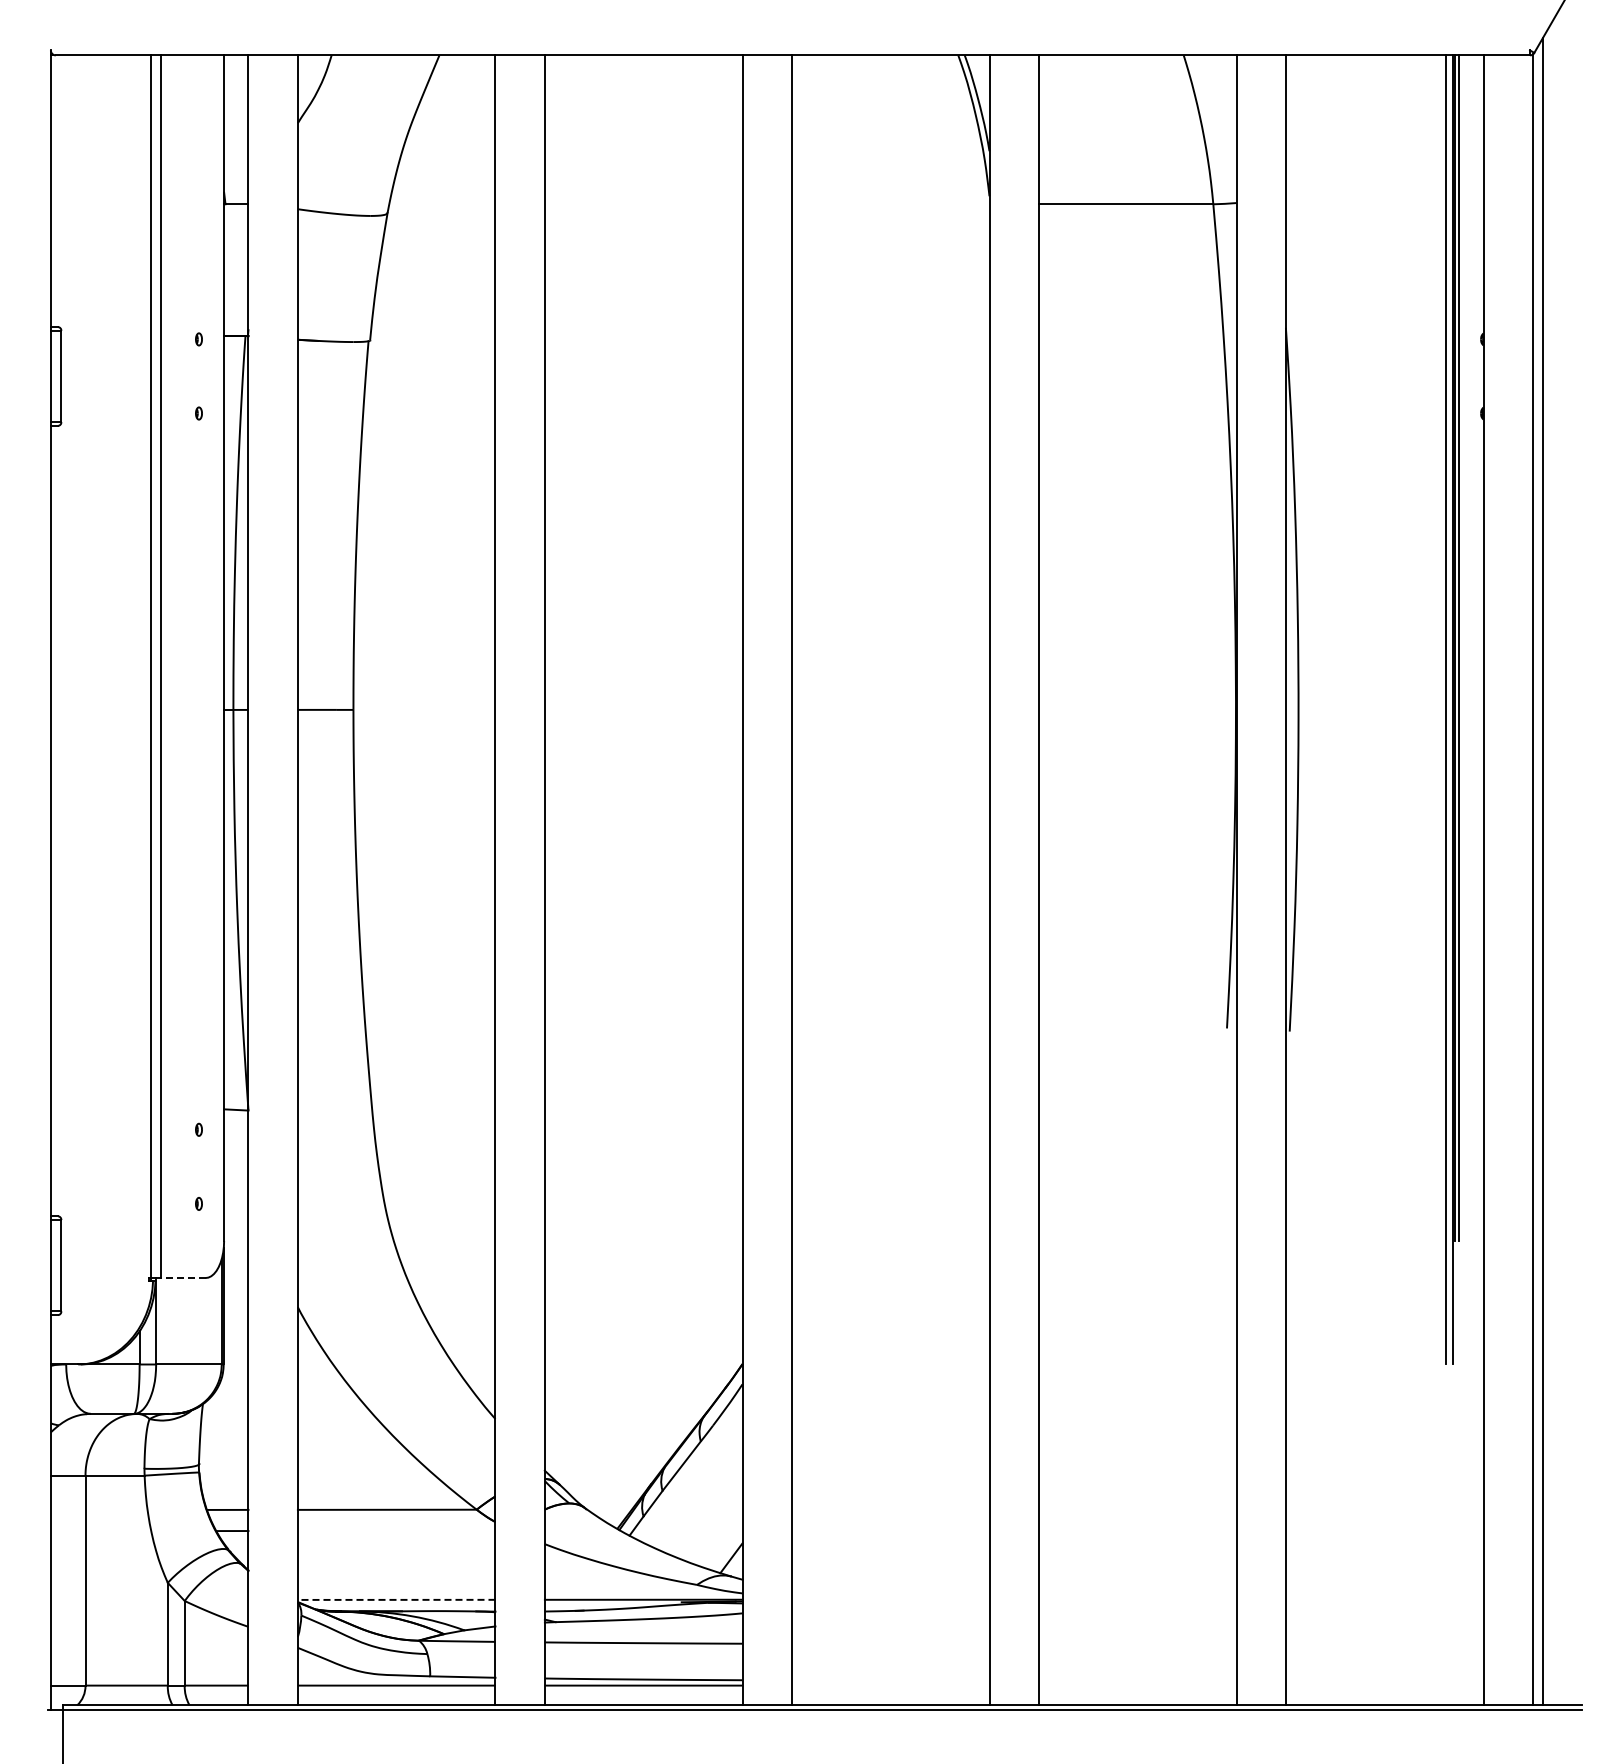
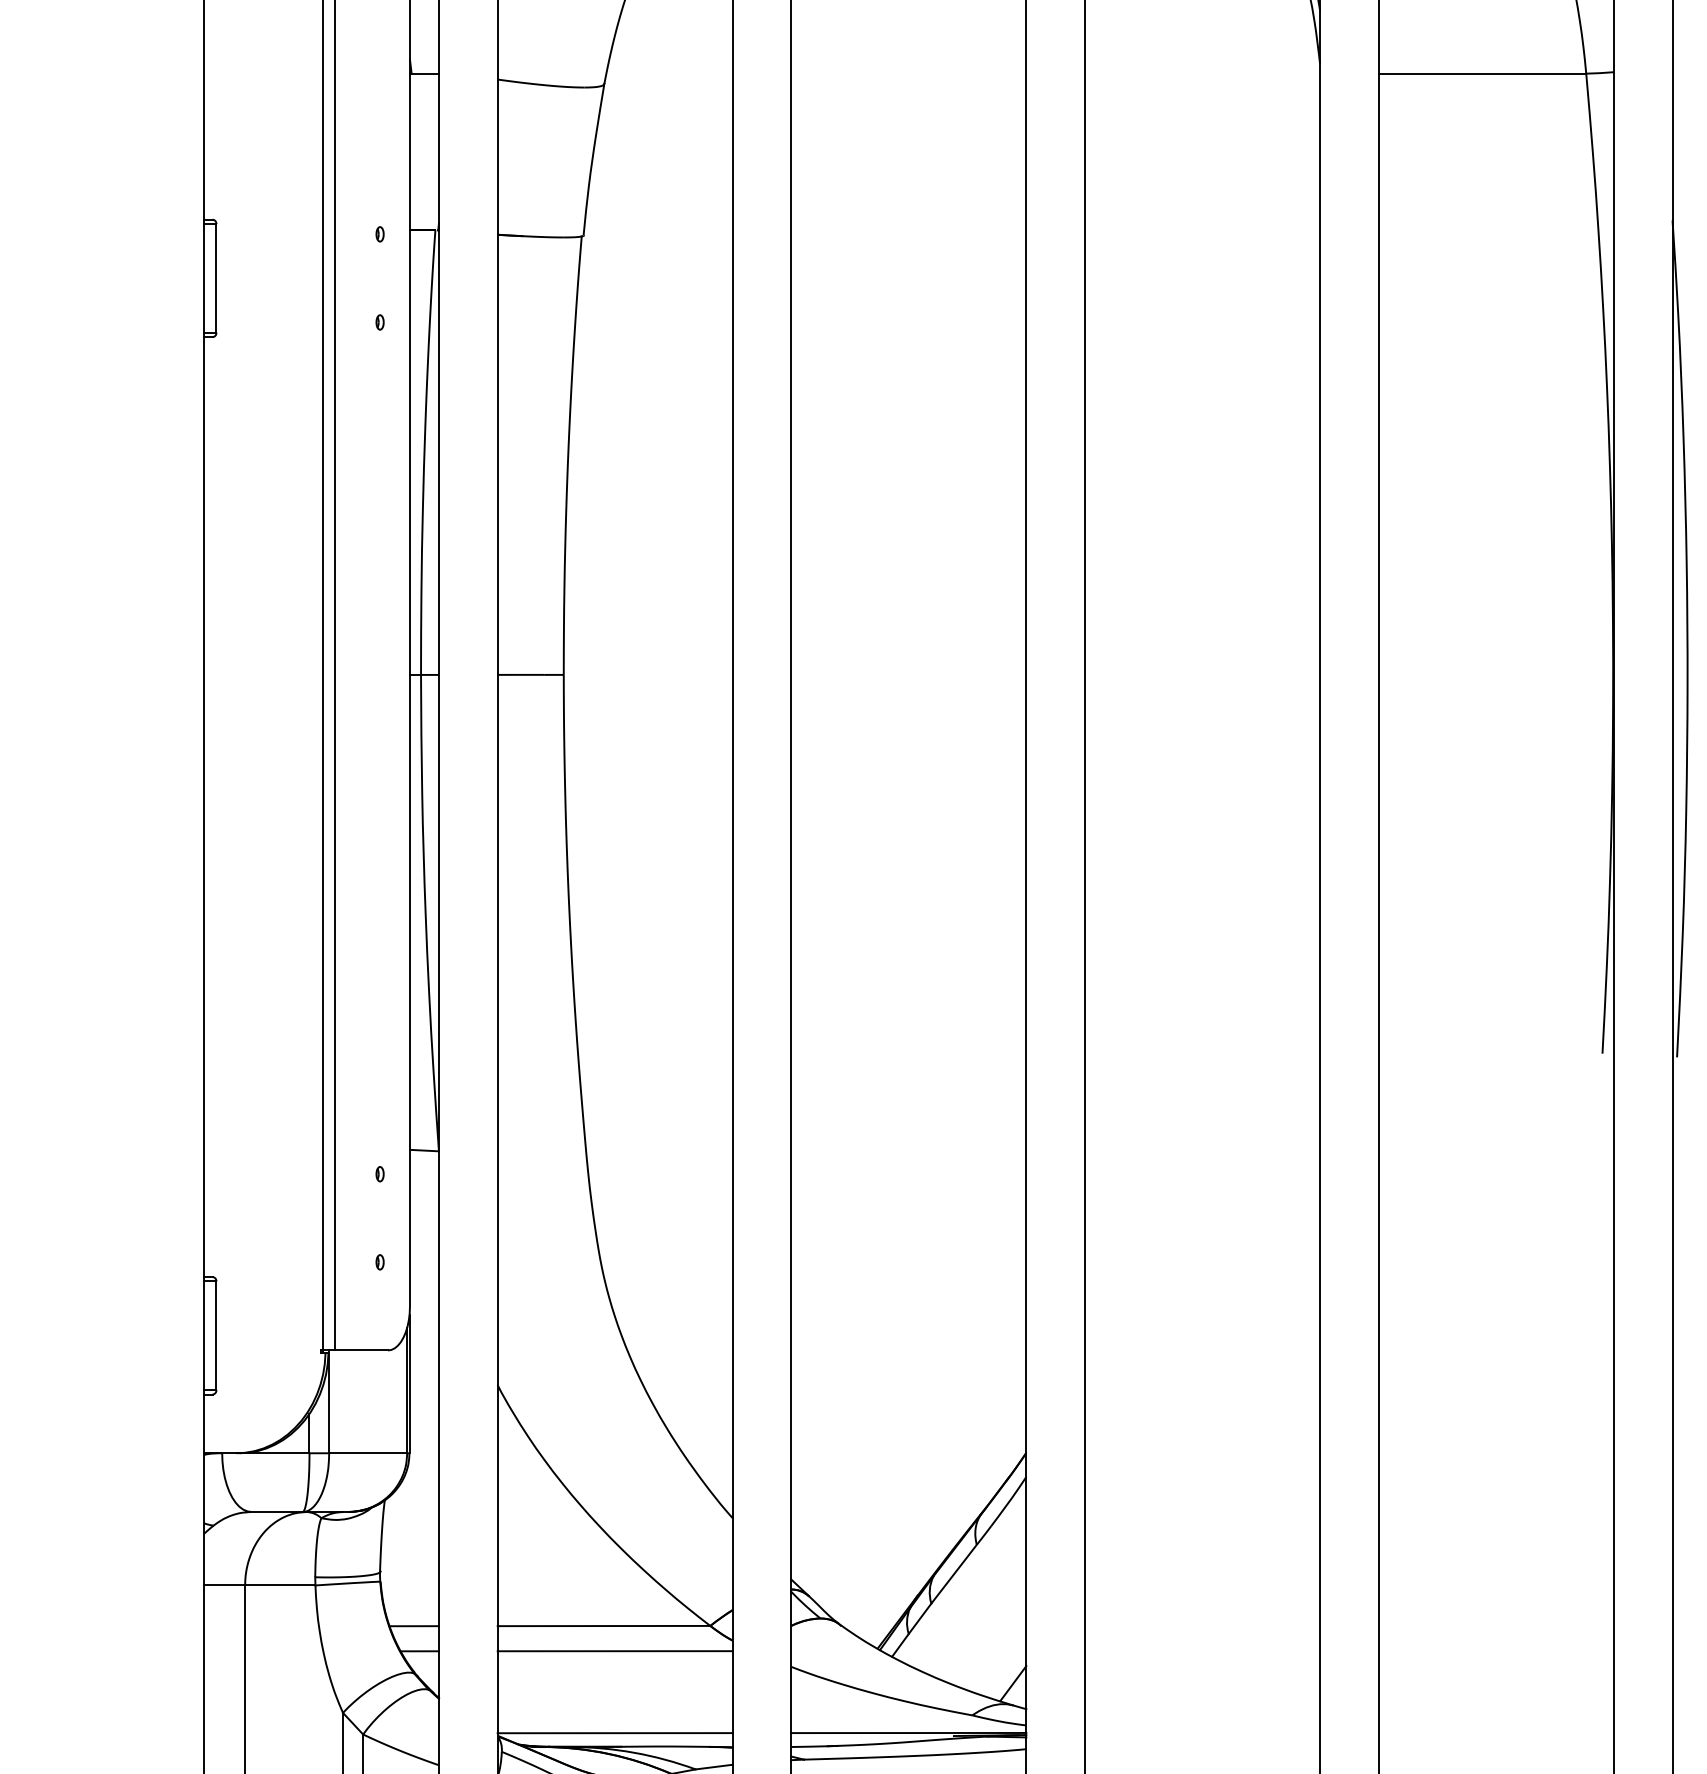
line: (182, 1278) -> (360, 1351), dashed -> solid
line: (396, 1530) -> (614, 1650), added
line: (396, 1599) -> (614, 1732), dashed -> solid

